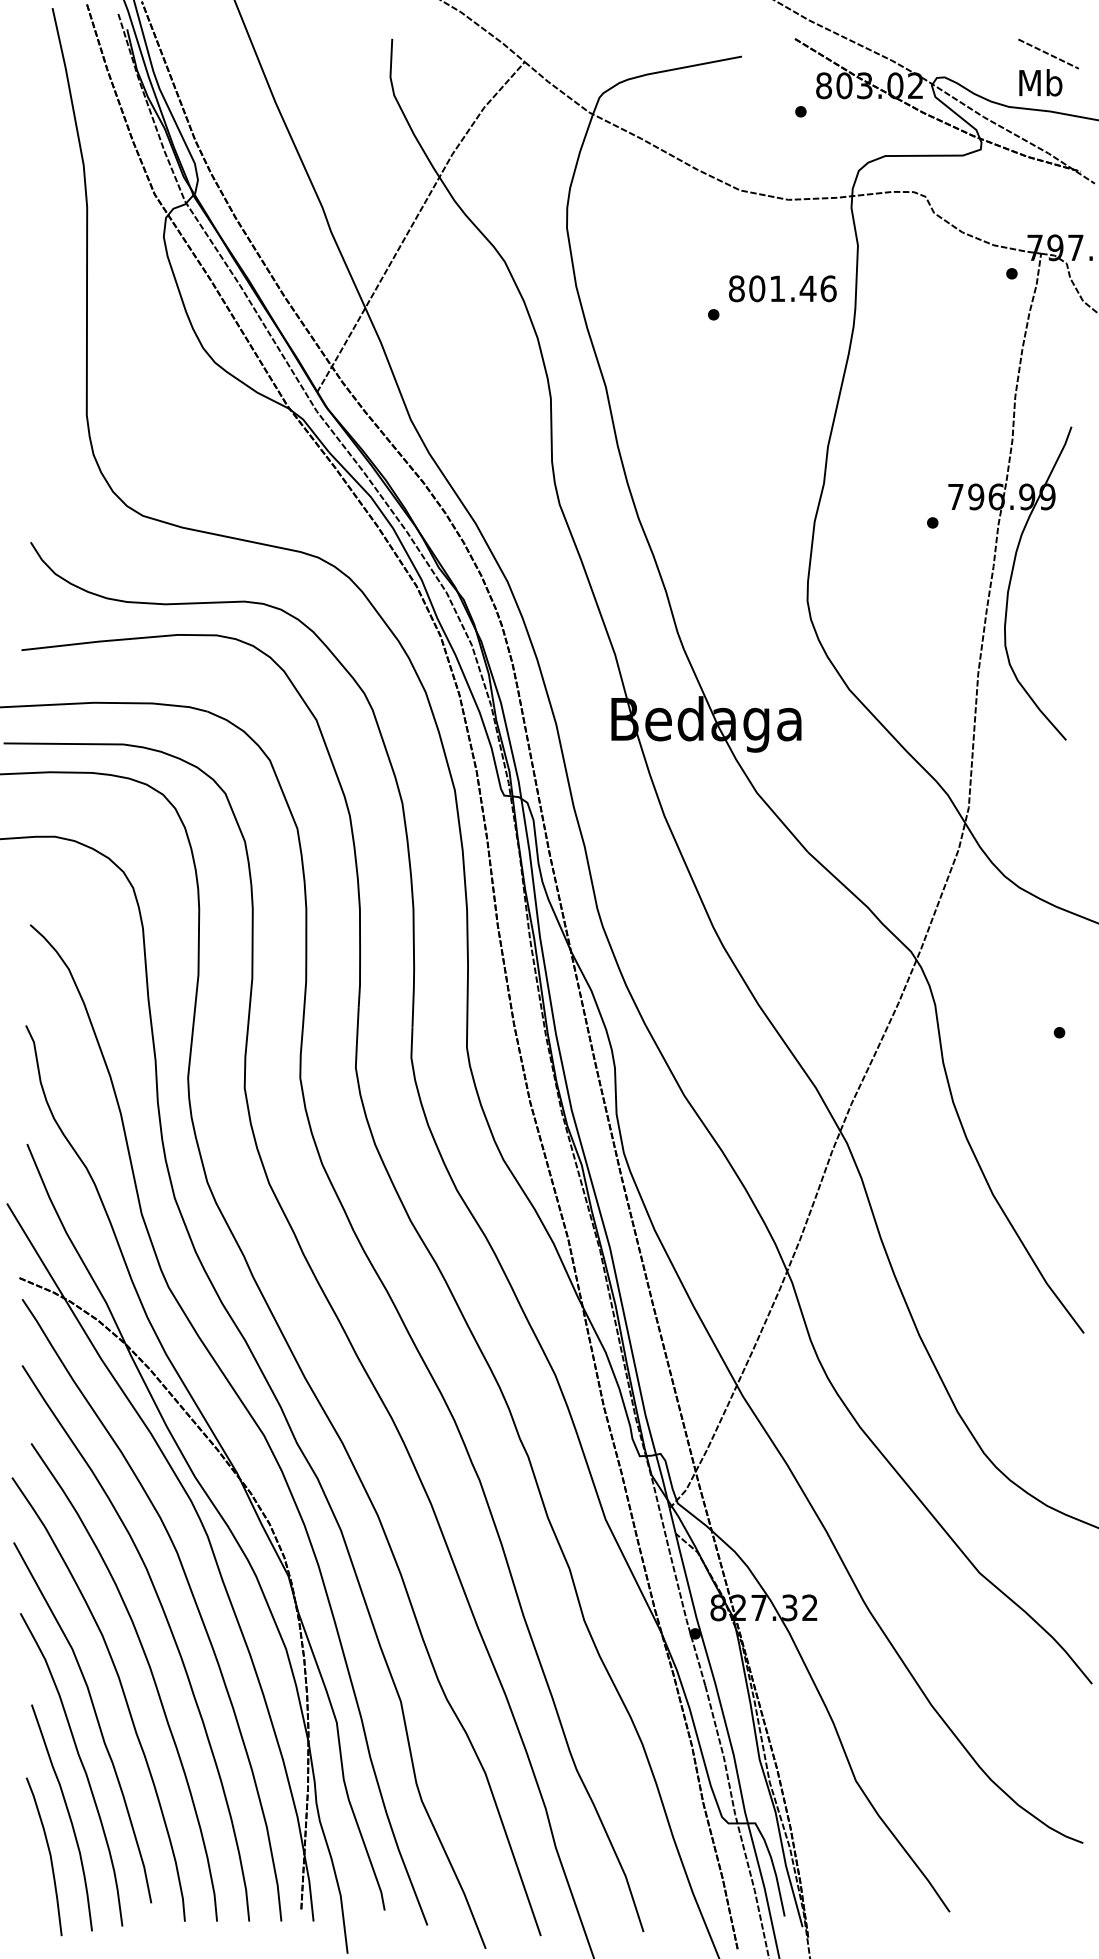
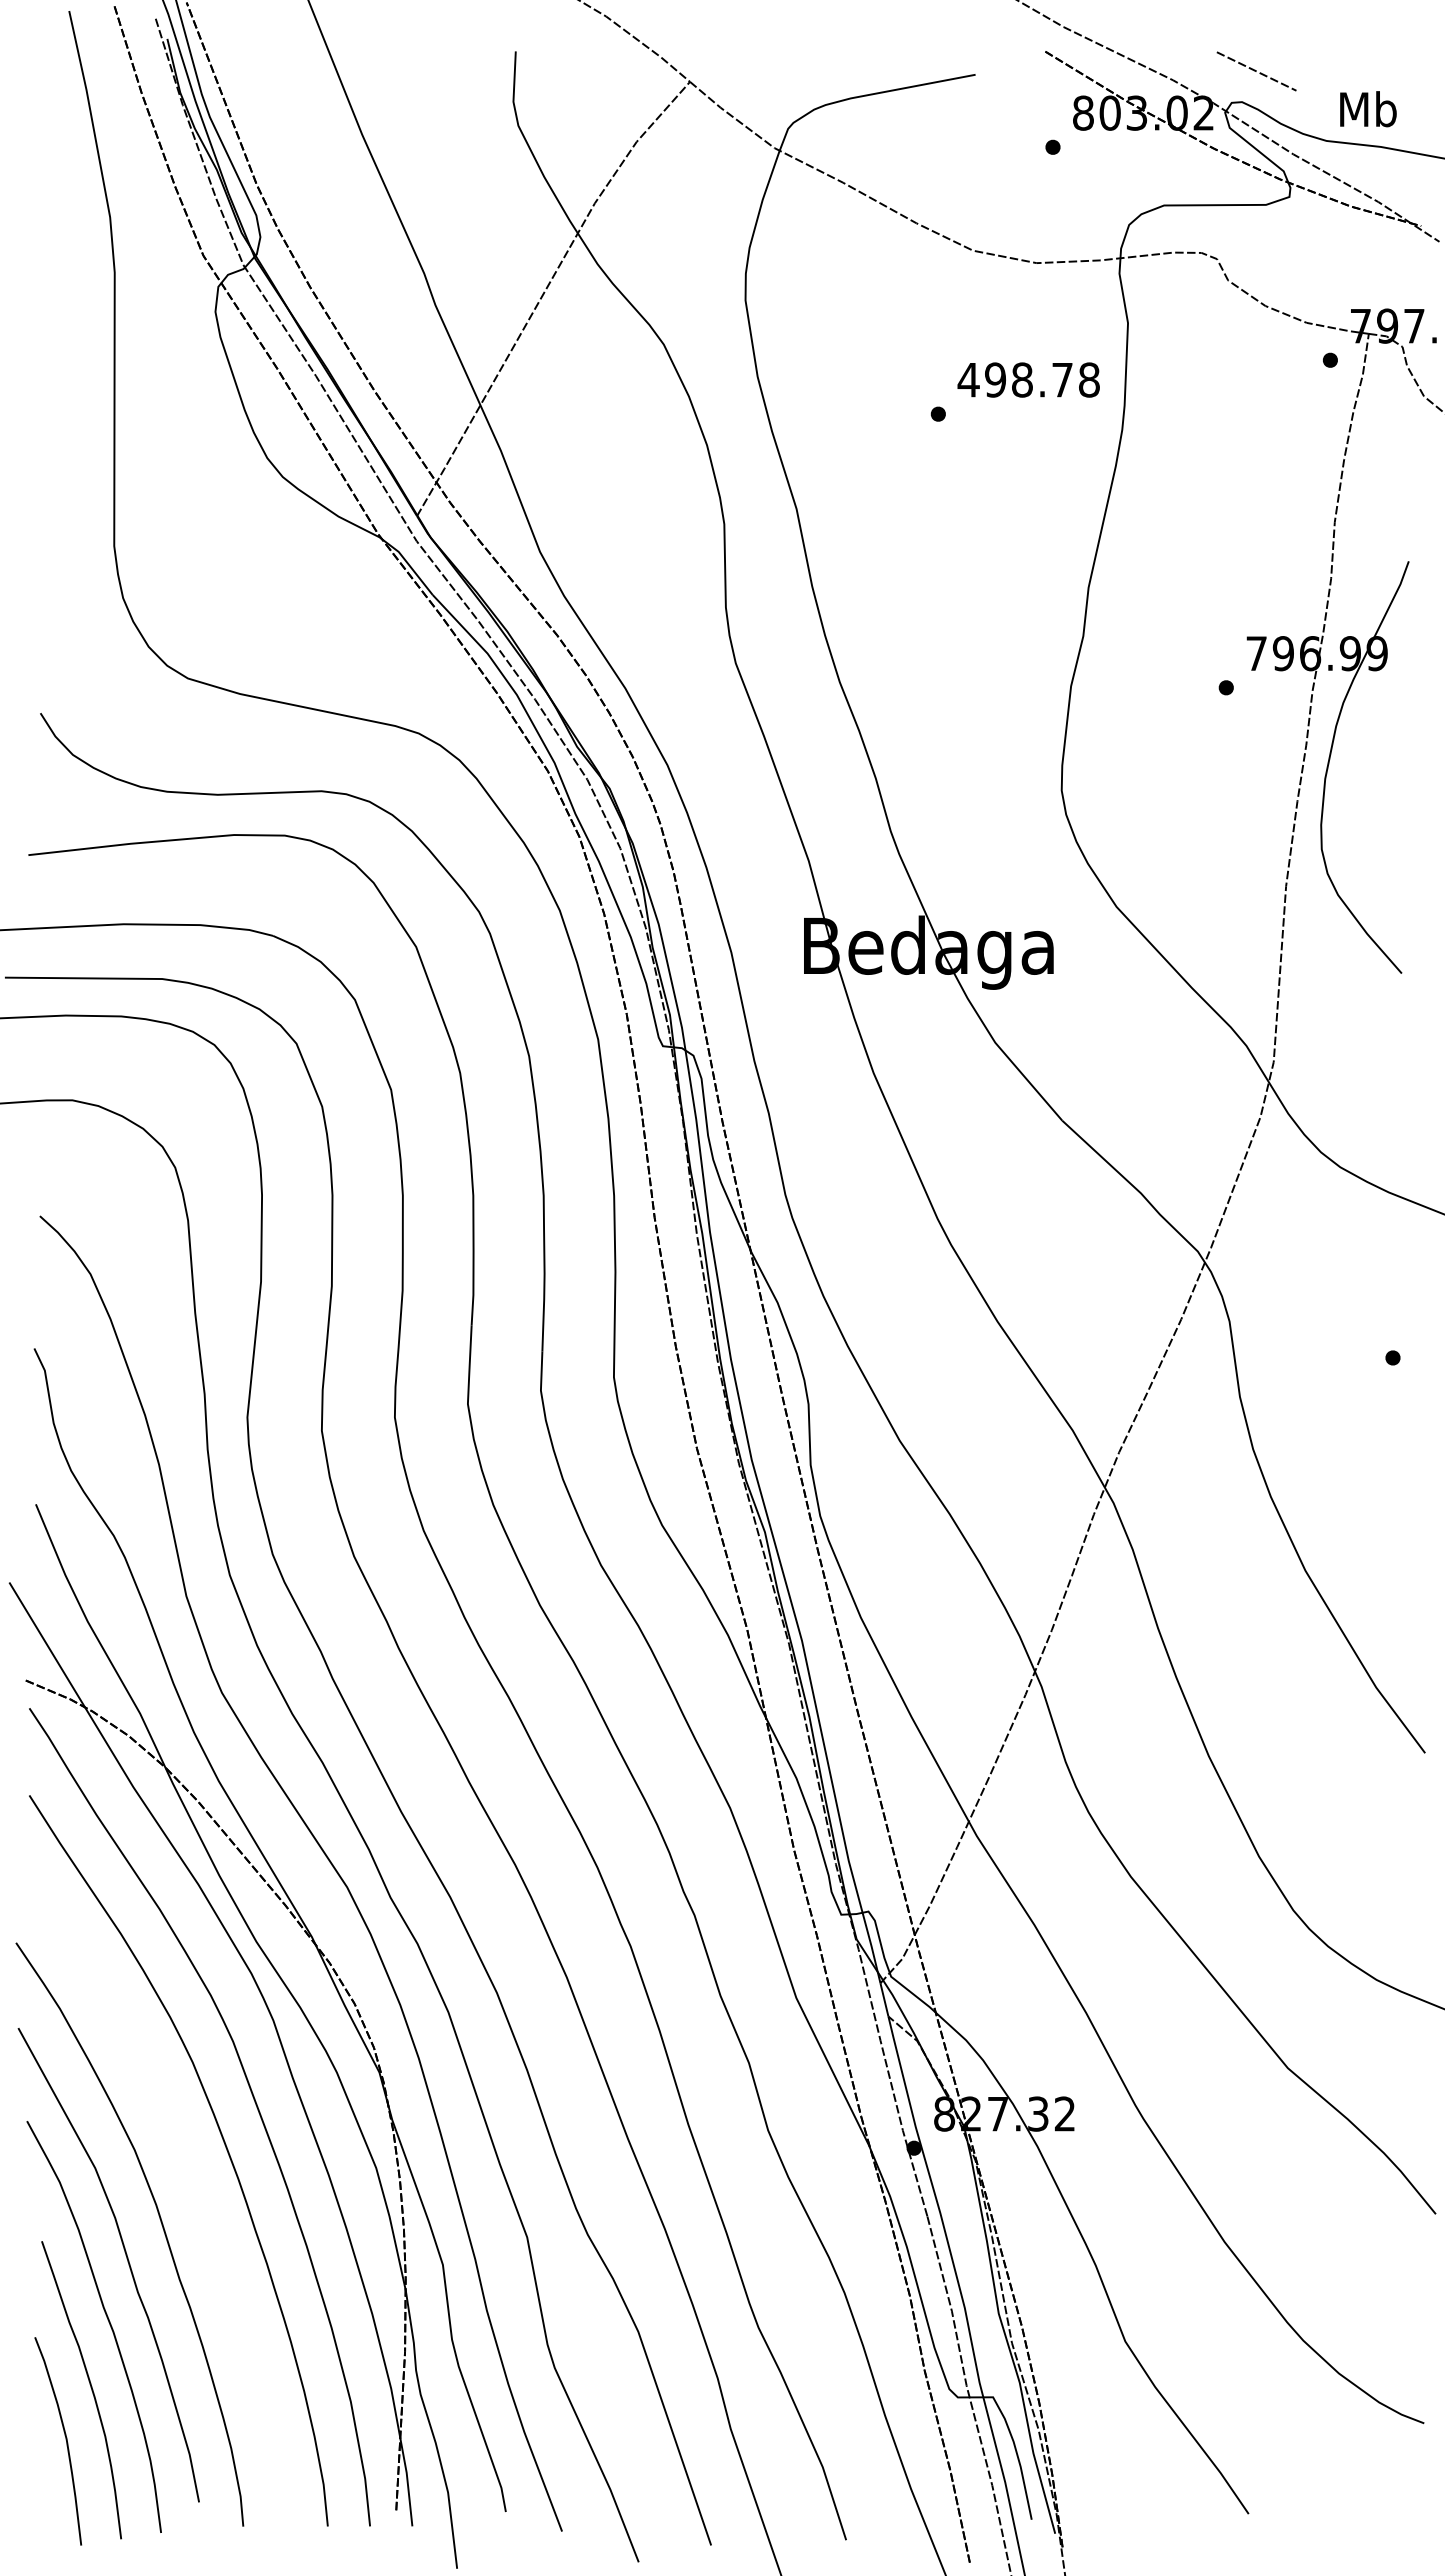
line: (1048, 54) -> (1256, 71), moved
text: (782, 288) -> (1028, 379), 801.46 -> 498.78
curve: (150, 1672) -> (198, 2199), removed

